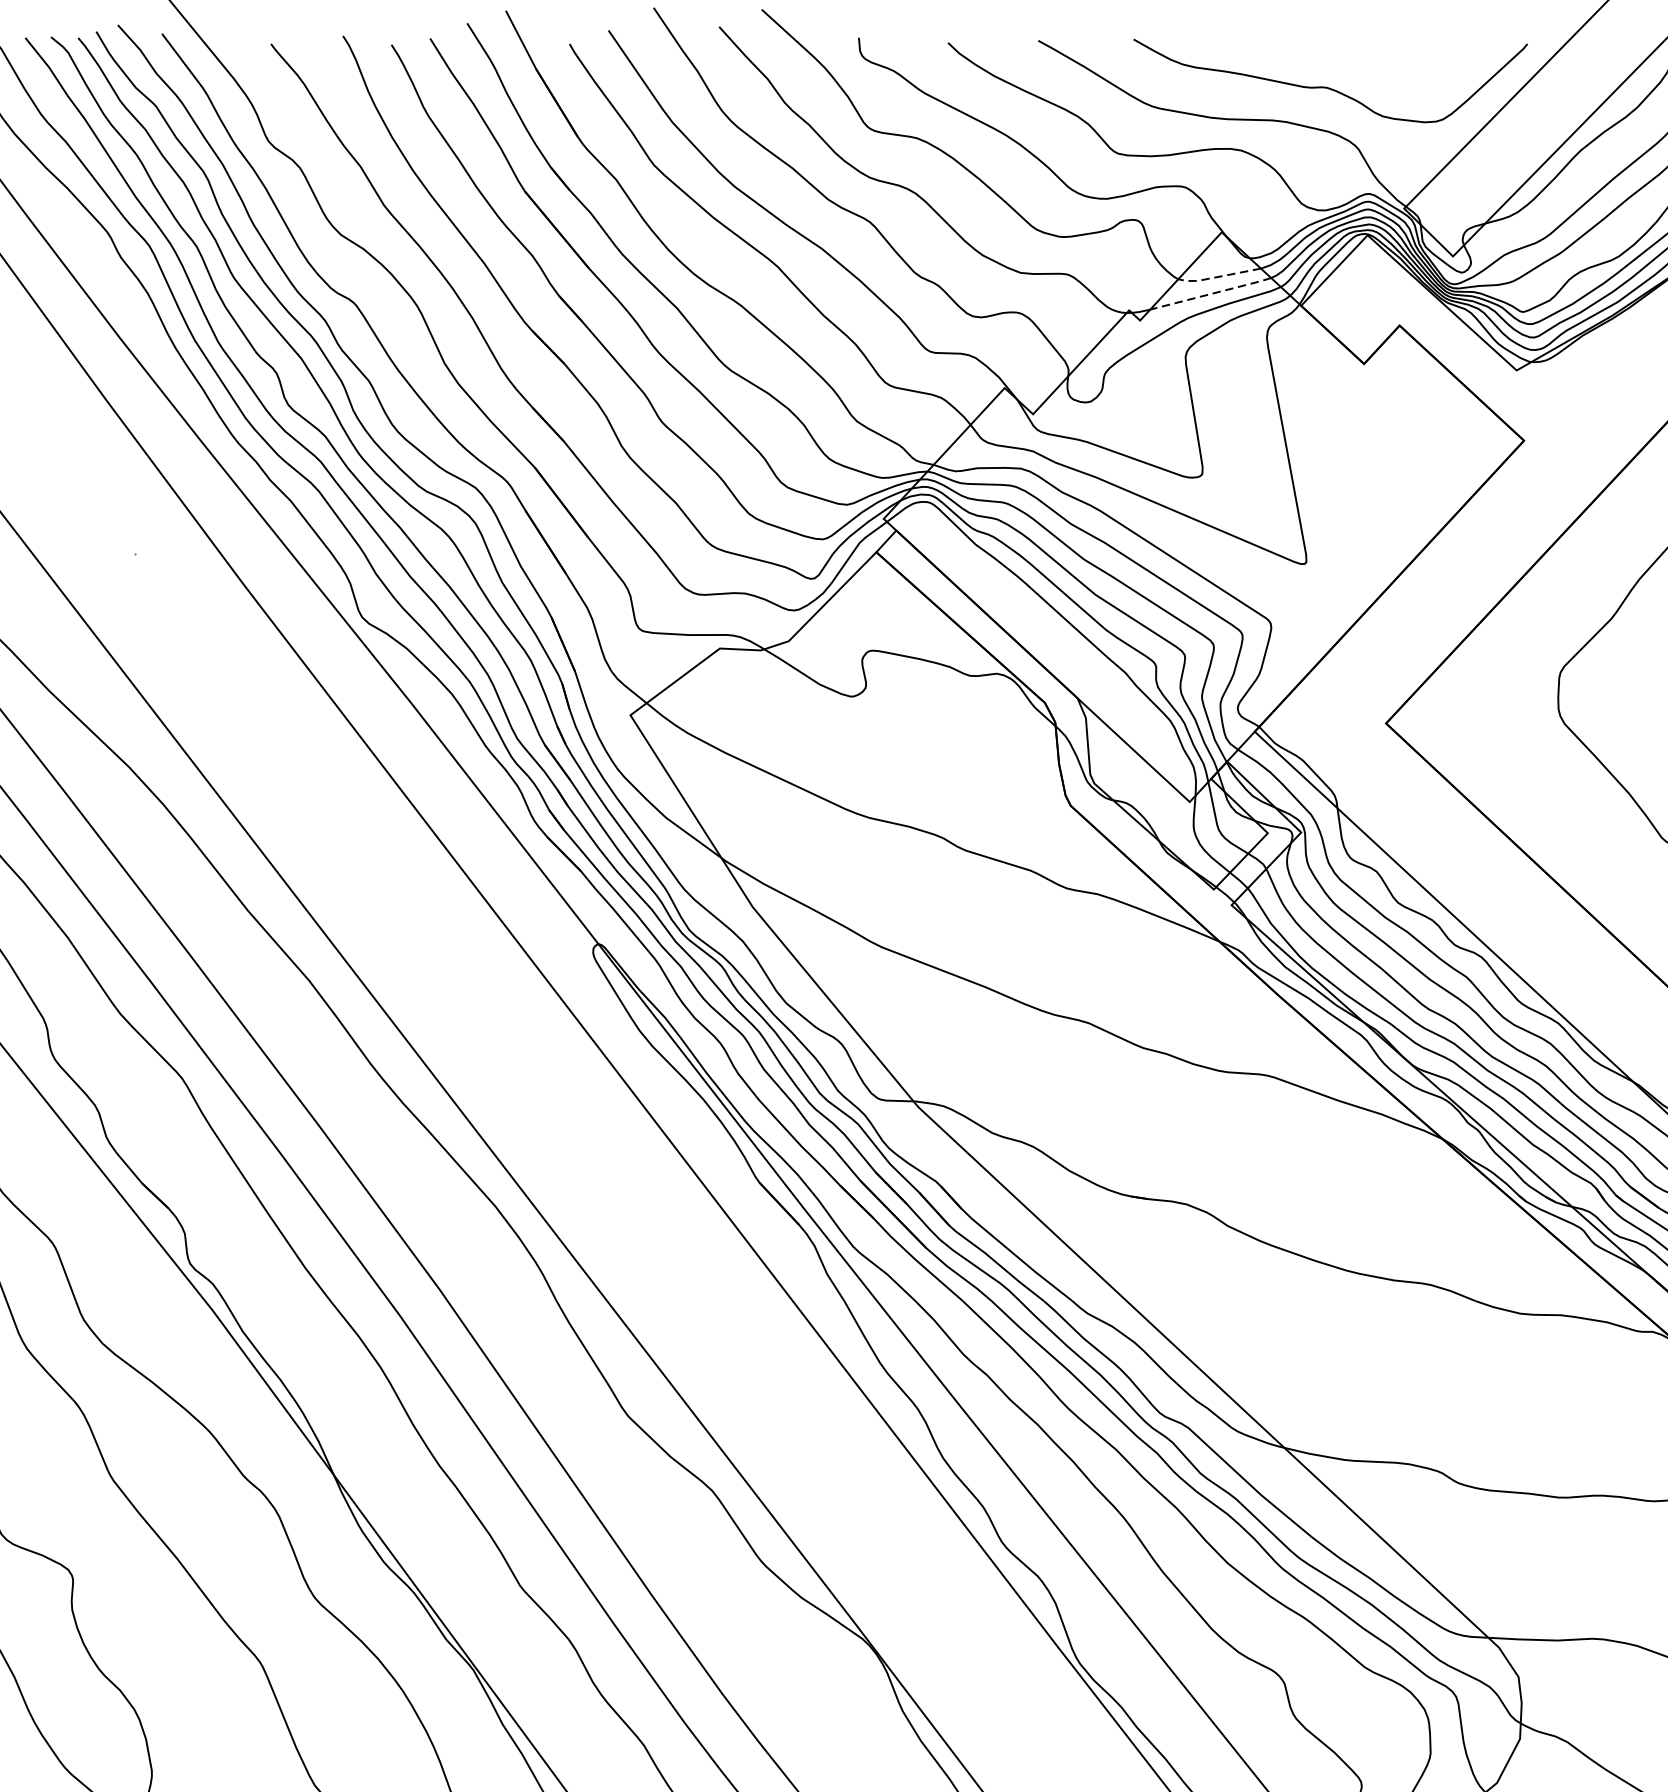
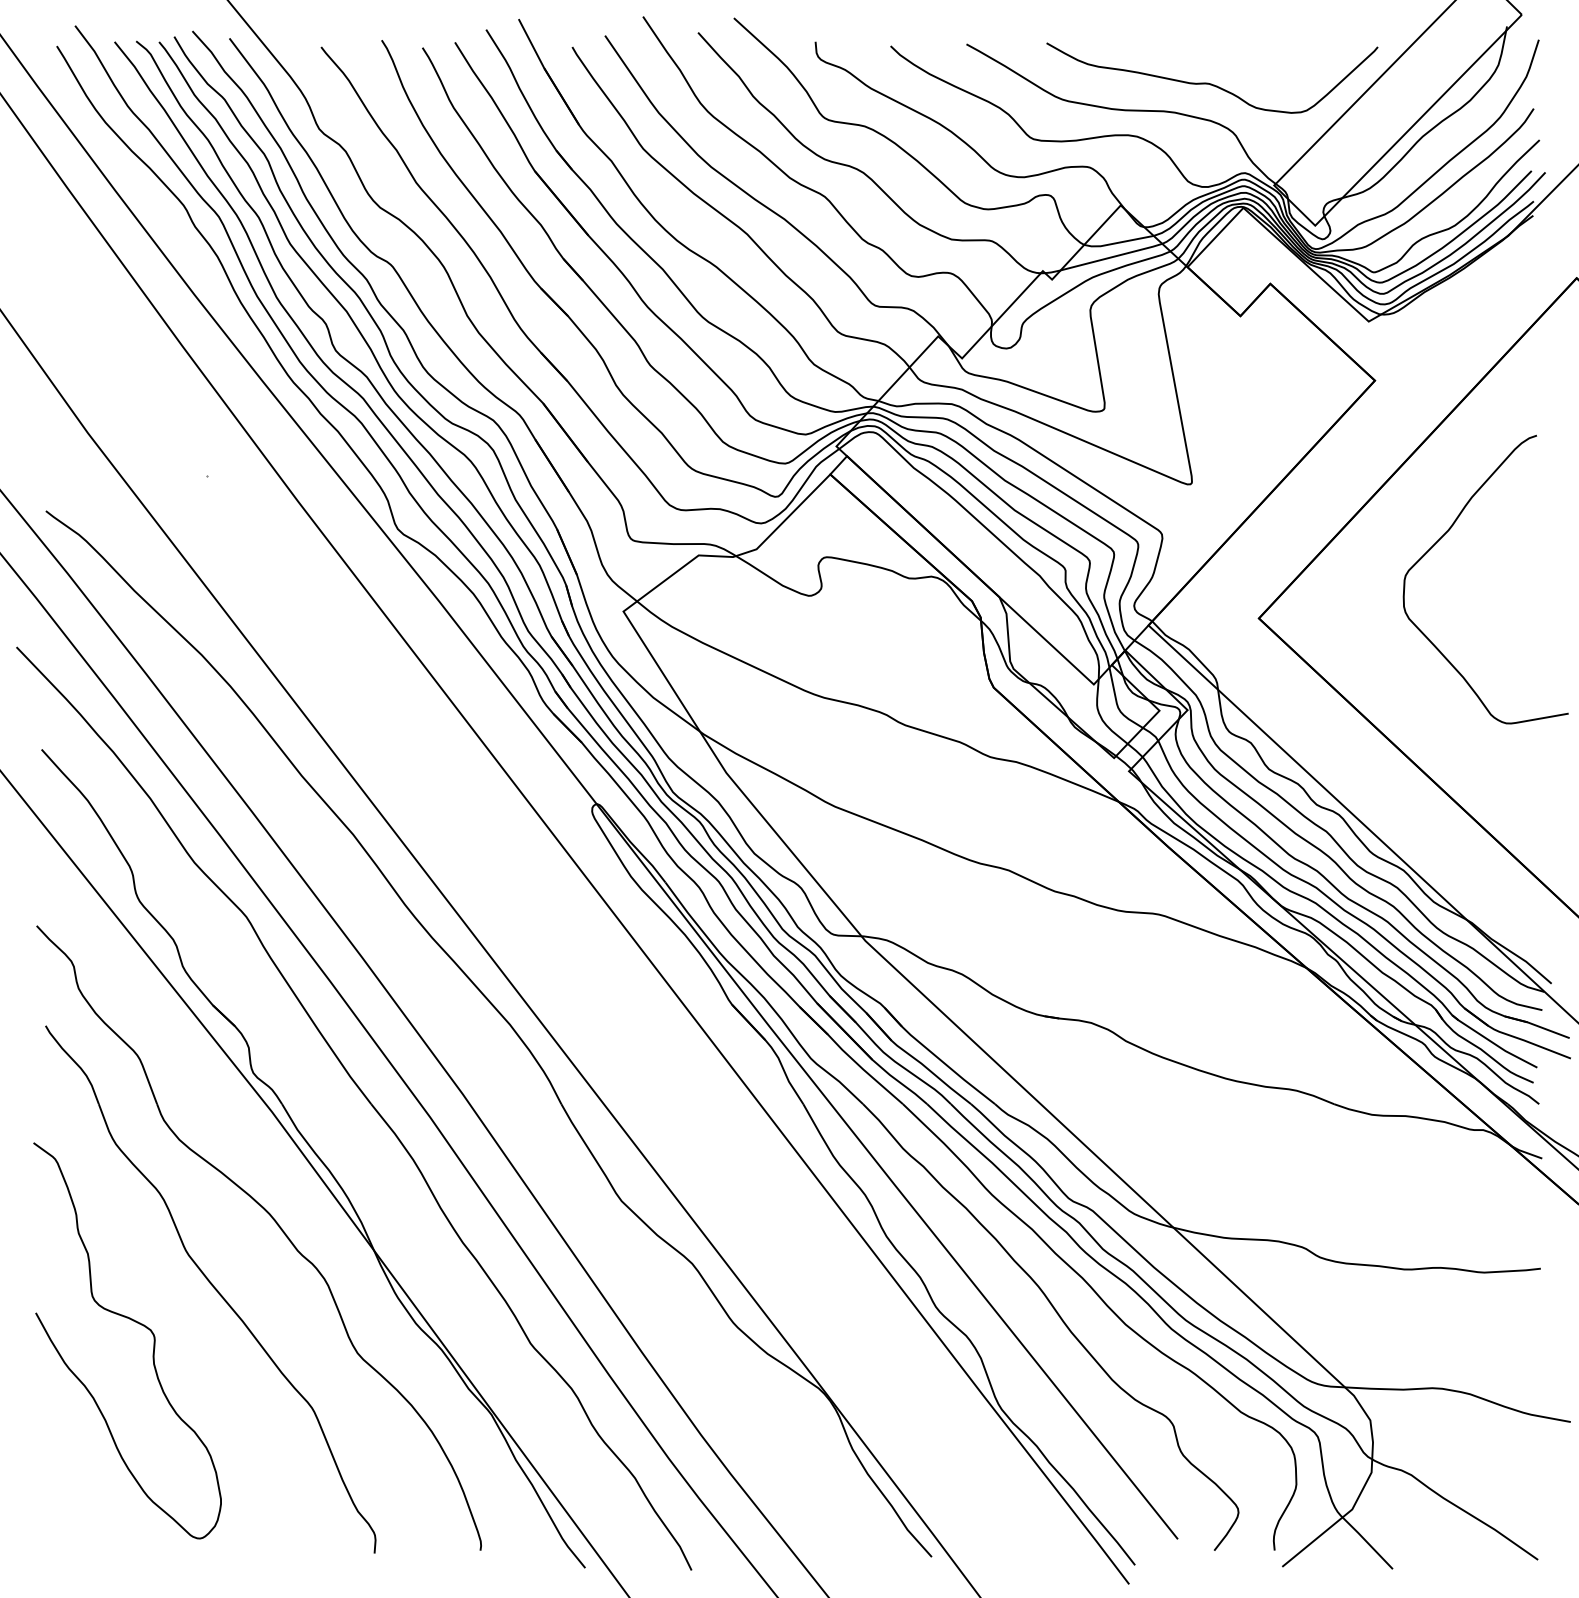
line: (1217, 277) -> (1117, 243), dashed -> solid
line: (1210, 294) -> (1111, 257), dashed -> solid

